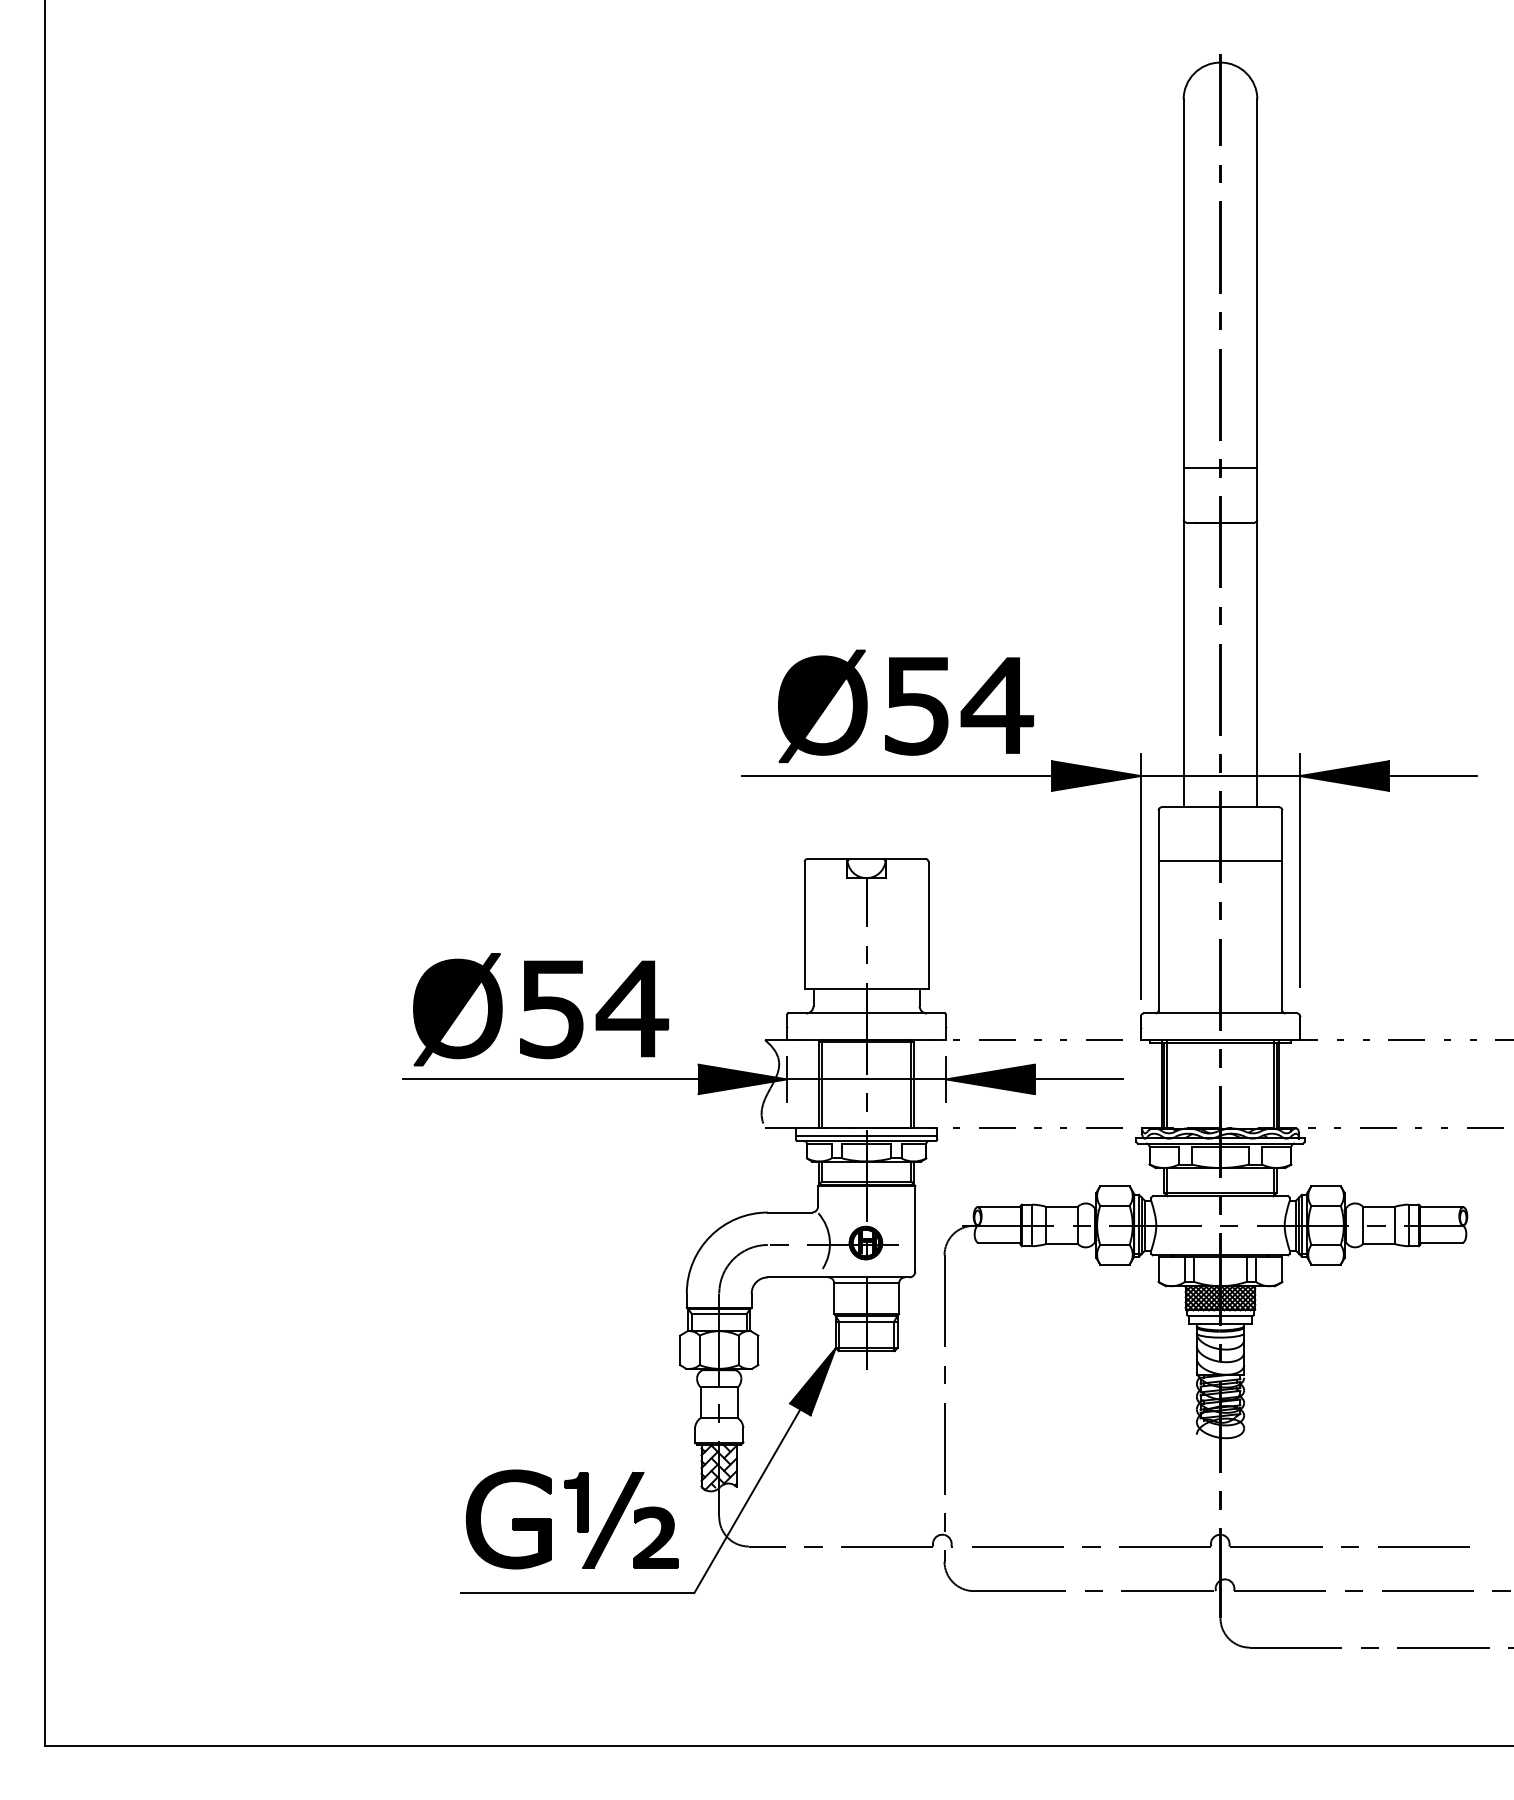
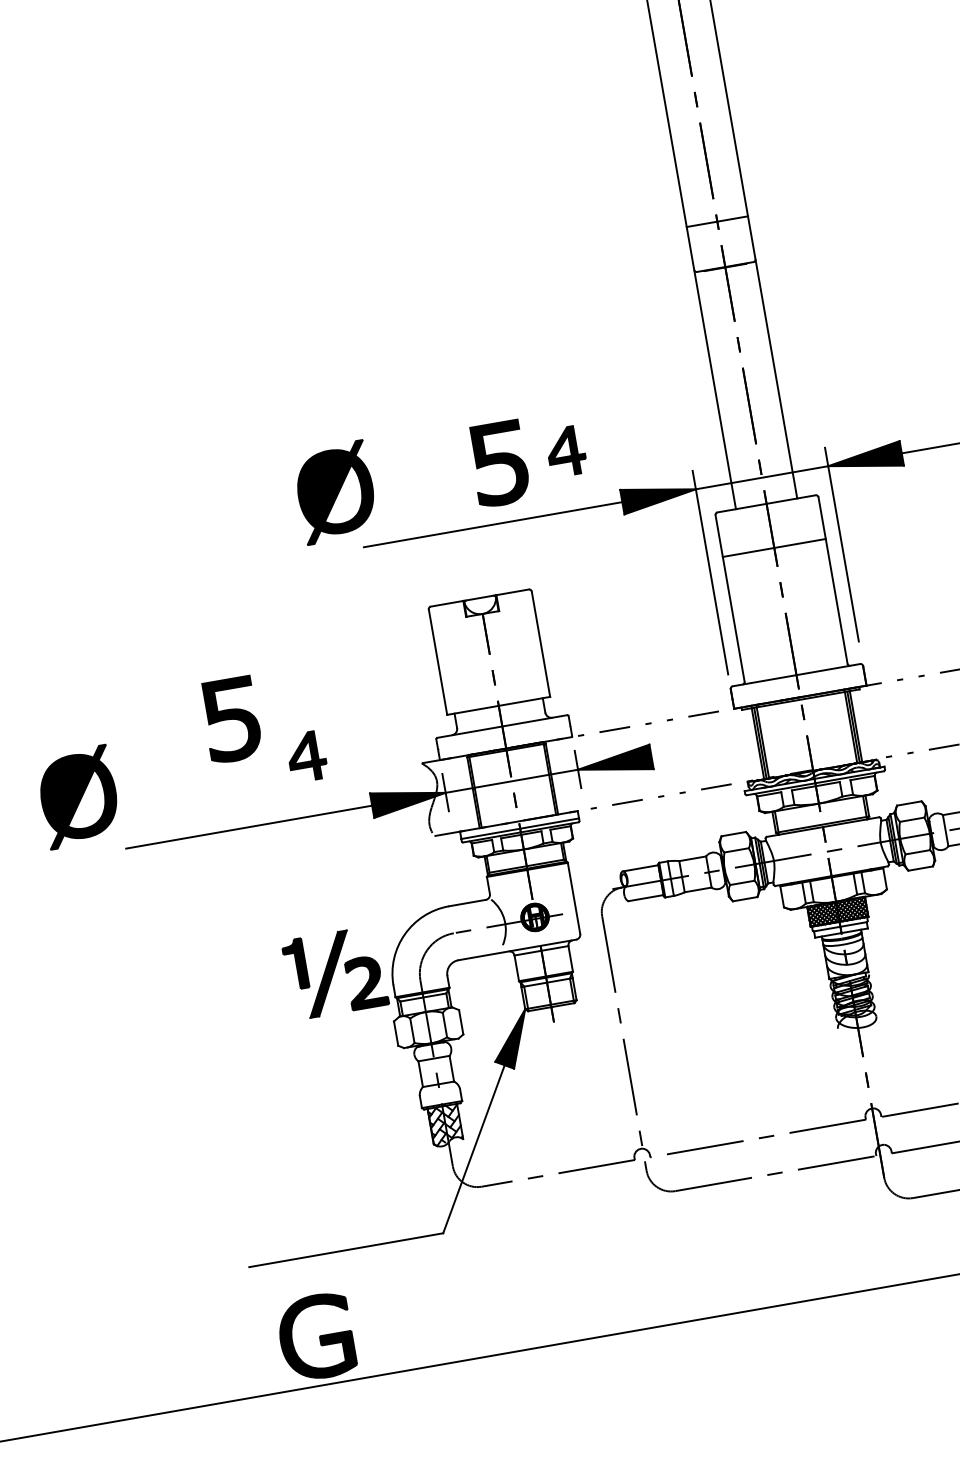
part: (996, 705) -> (565, 451), size x0.6
part: (822, 706) -> (335, 492), moved
part: (632, 1008) -> (306, 756), size x0.6
part: (457, 1009) -> (78, 797), moved
part: (551, 1009) -> (231, 719), moved
line: (1078, 1079) -> (688, 750), removed
part: (508, 1519) -> (315, 1337), moved
part: (621, 1519) -> (335, 972), moved

